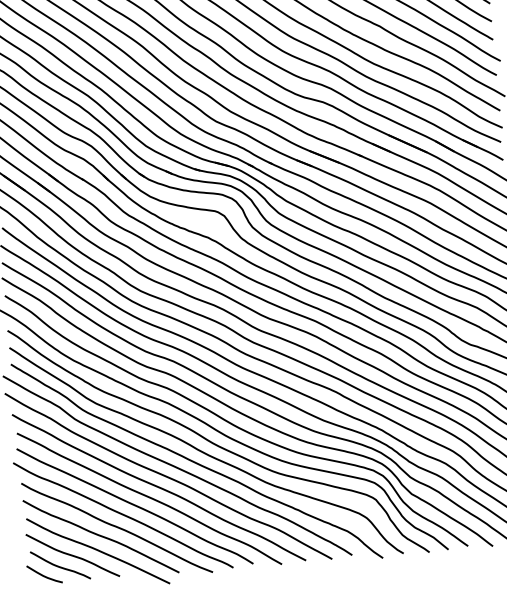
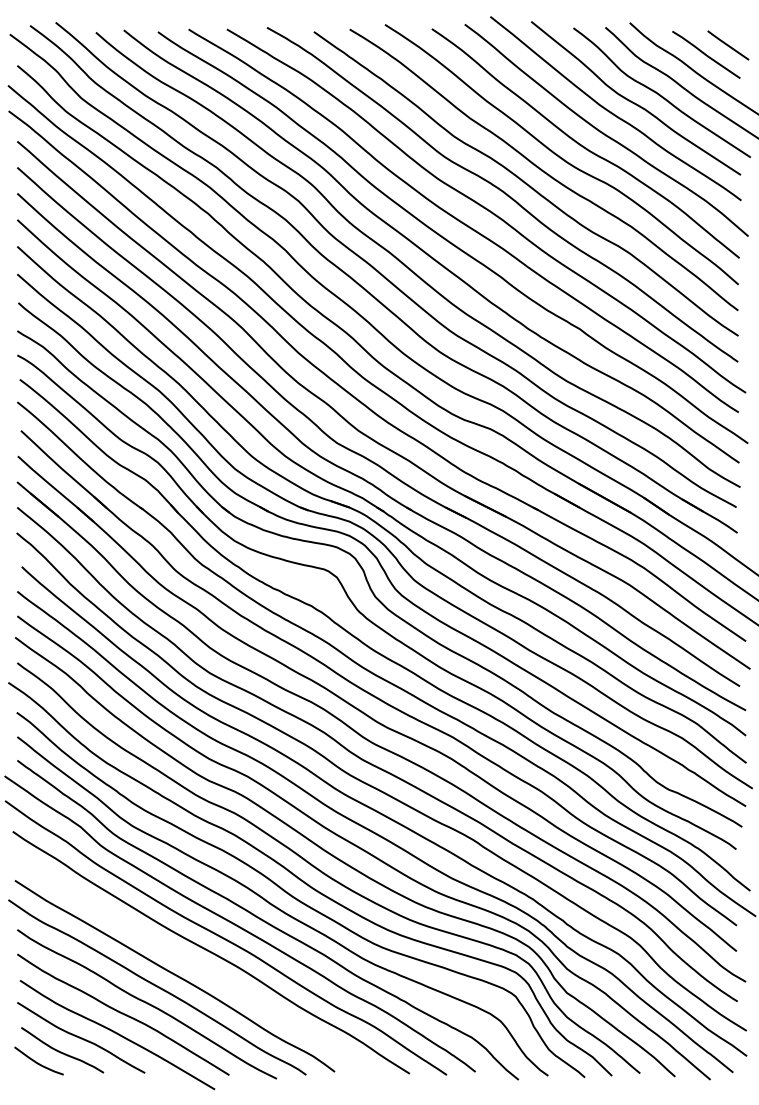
curve: (149, 498) -> (196, 966), removed

